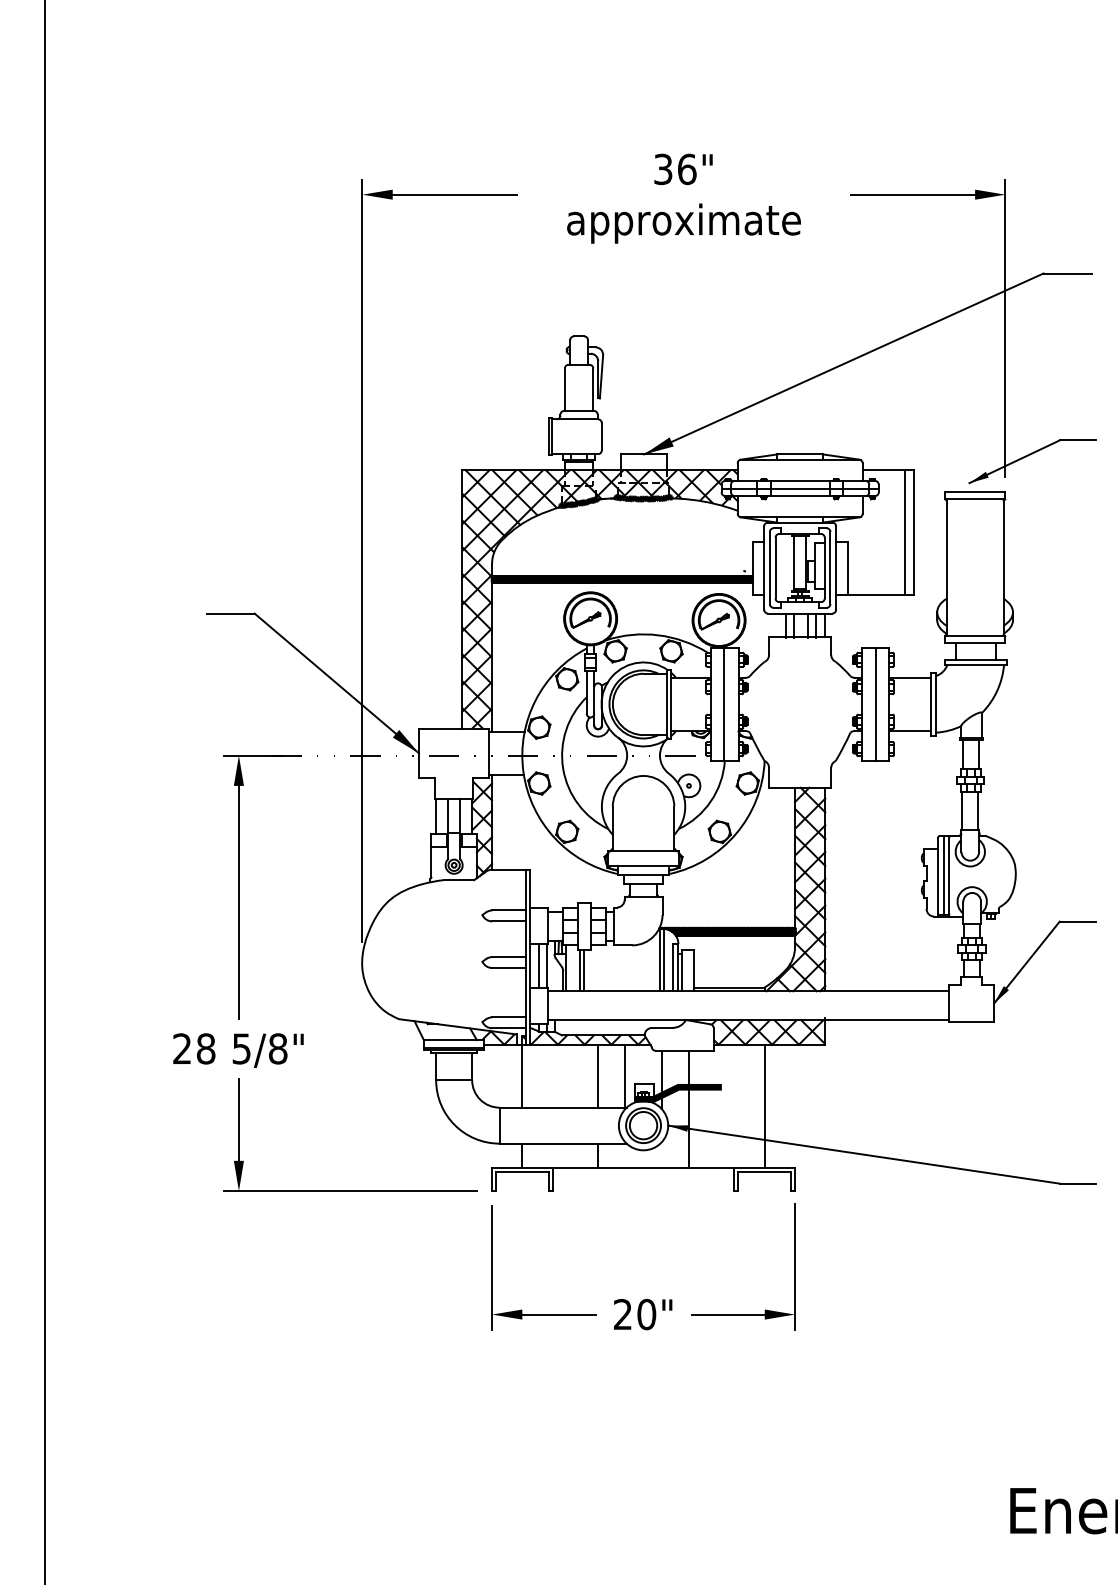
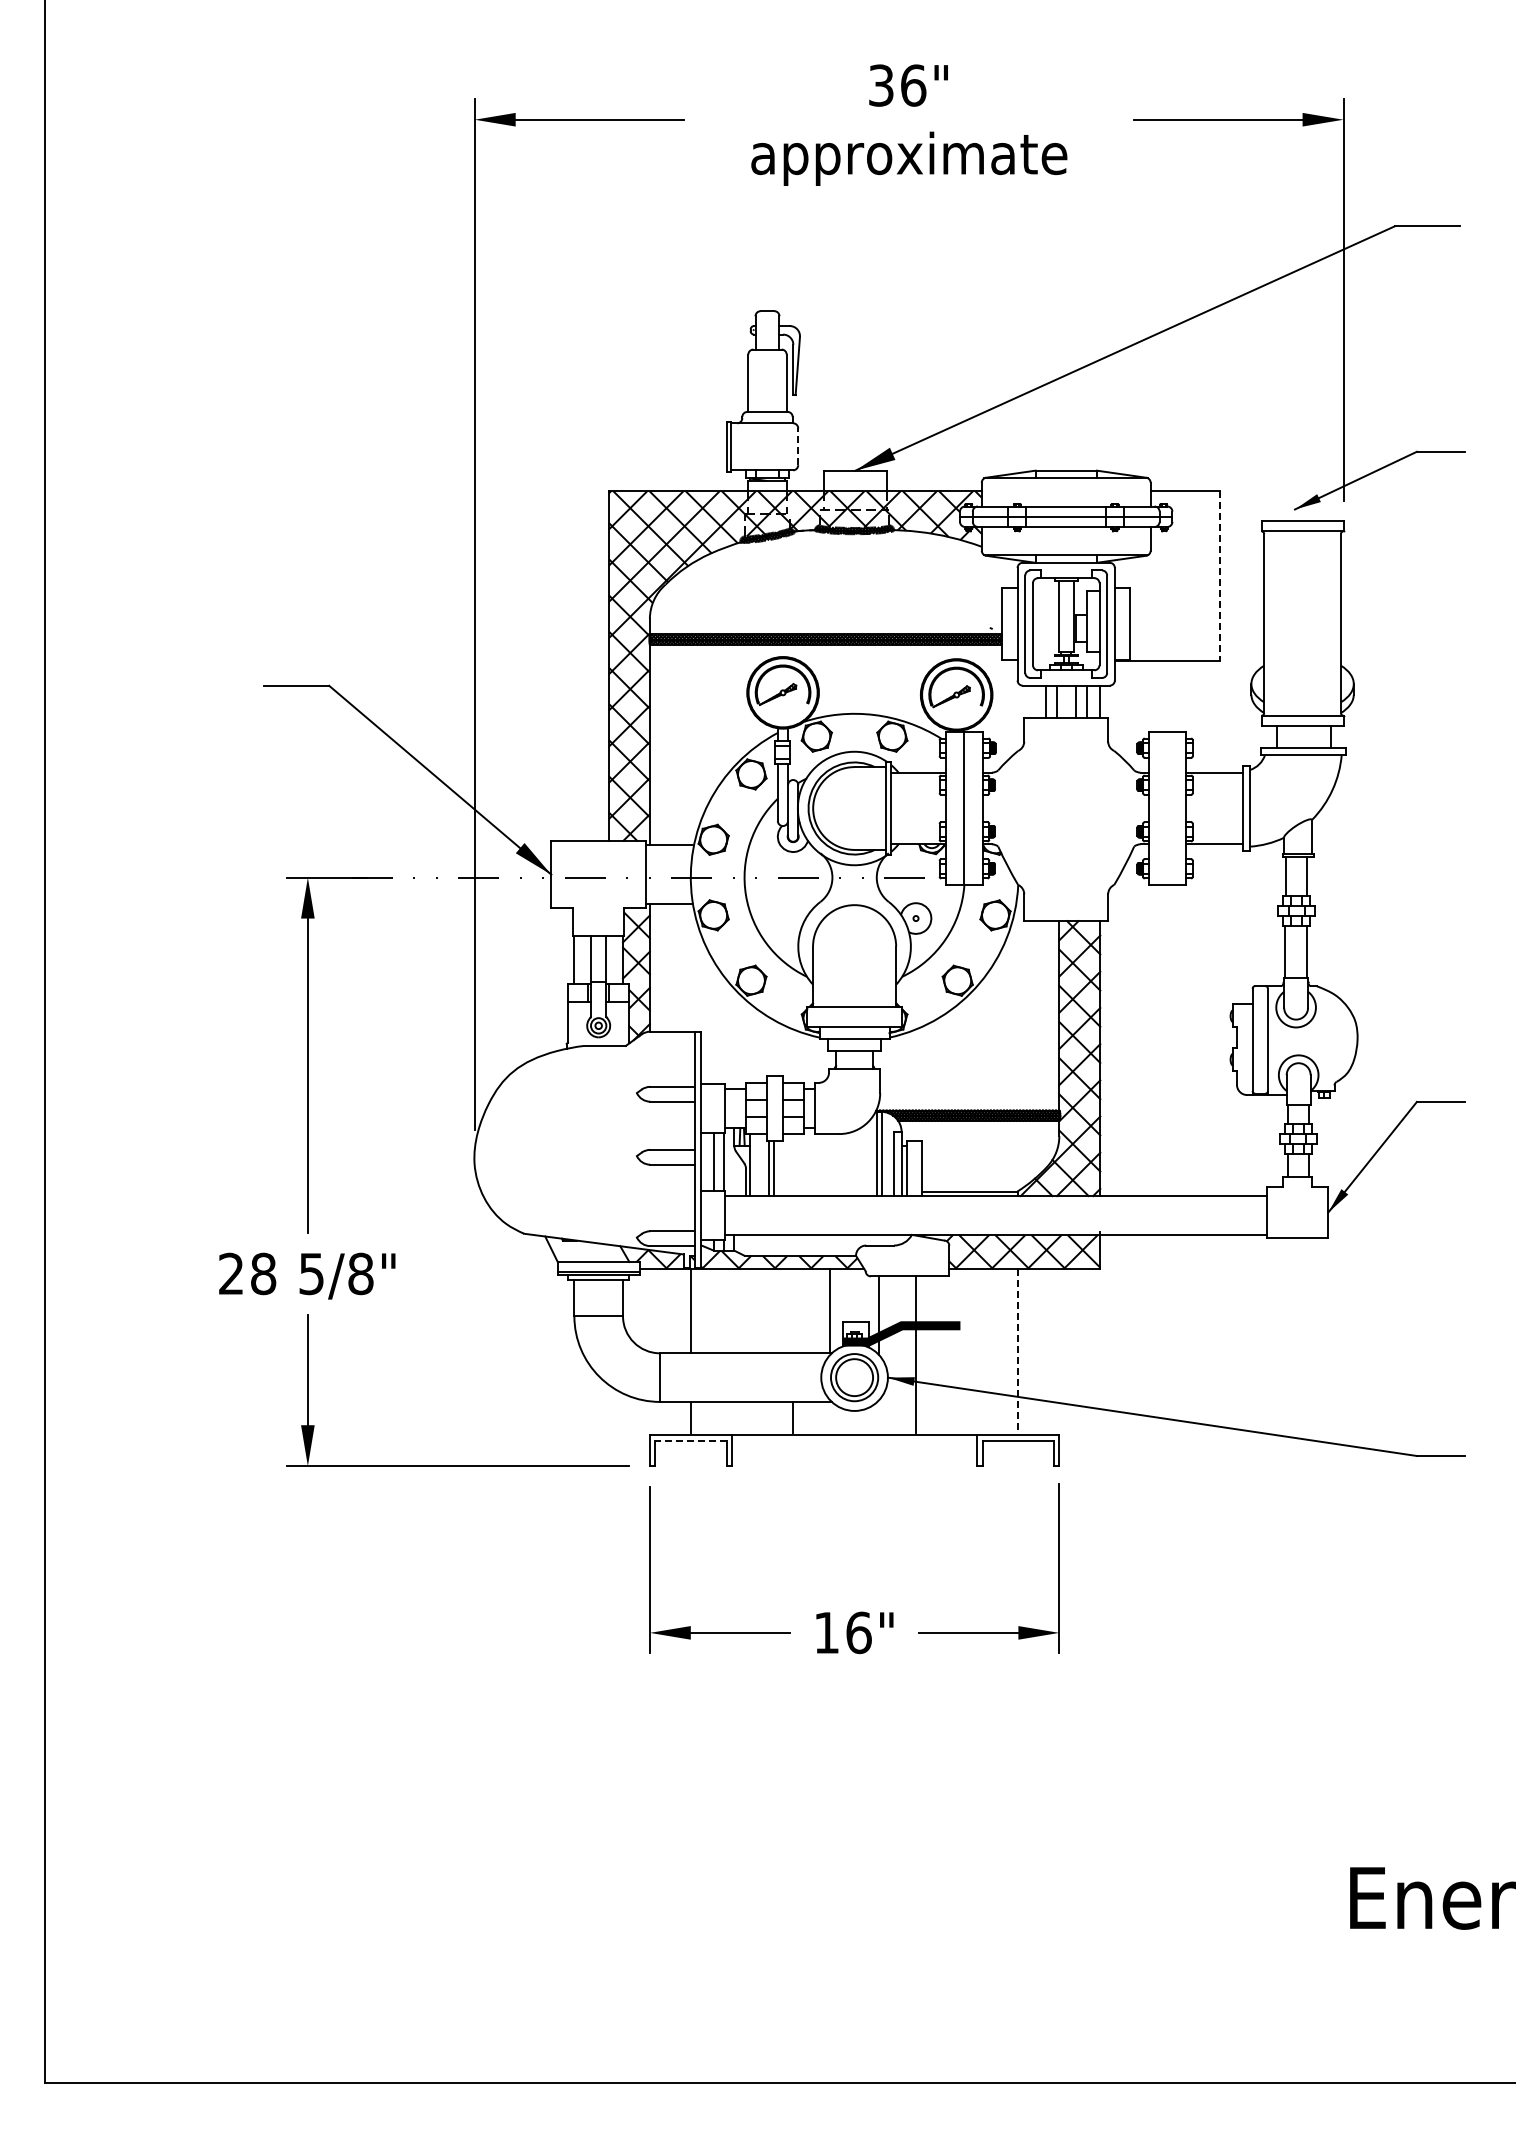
line: (602, 436) -> (798, 446), solid -> dashed
line: (904, 531) -> (1207, 575), removed
line: (914, 531) -> (1220, 575), solid -> dashed
line: (875, 704) -> (1168, 808), removed
line: (943, 875) -> (1260, 1039), removed
line: (598, 1076) -> (793, 1311), removed
line: (764, 1106) -> (1018, 1351), solid -> dashed
line: (522, 1172) -> (690, 1440), solid -> dashed
text: (634, 1314) -> (842, 1632), 20" -> 16"

